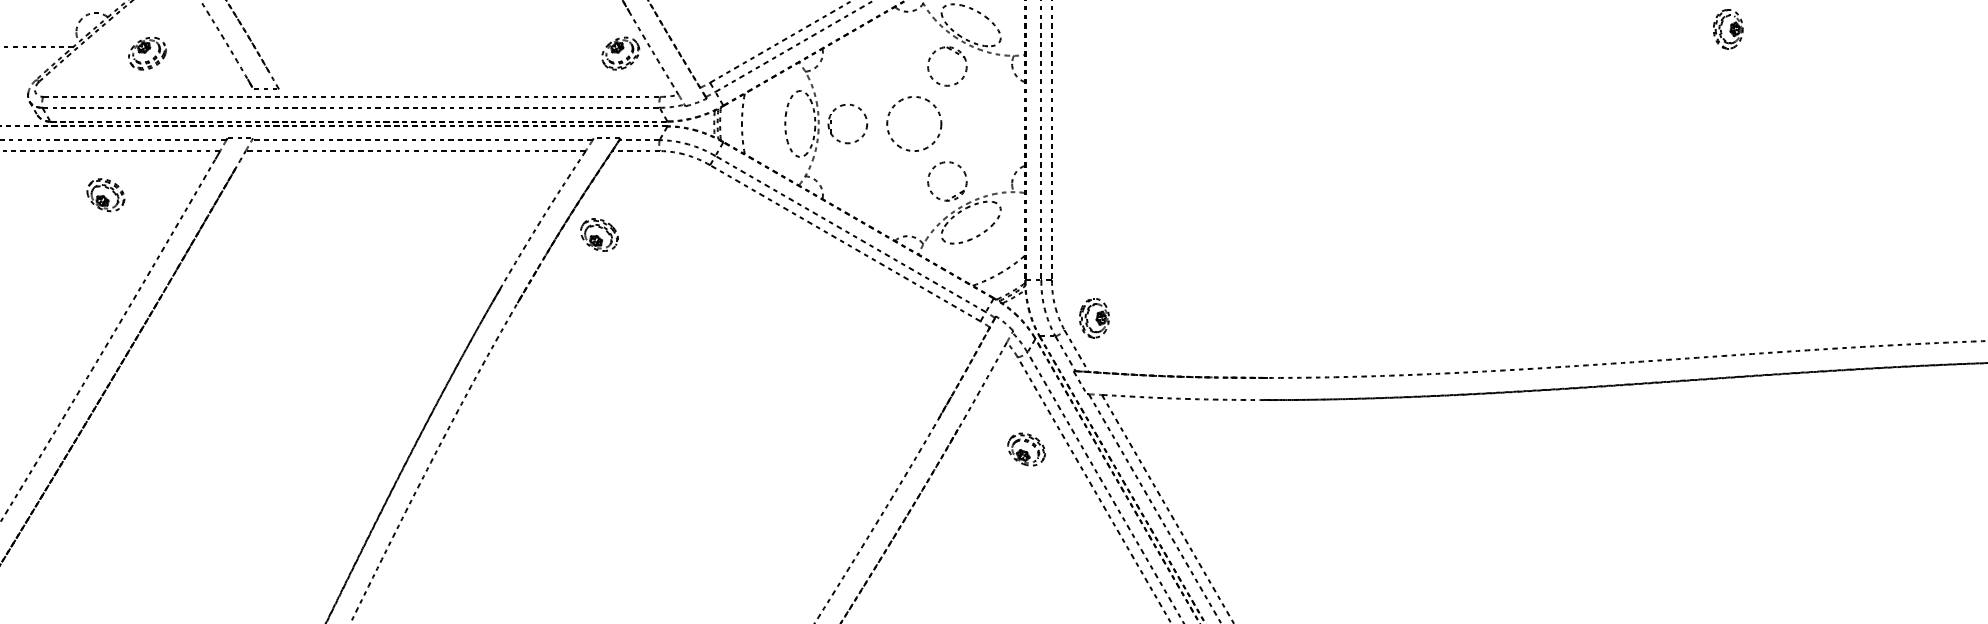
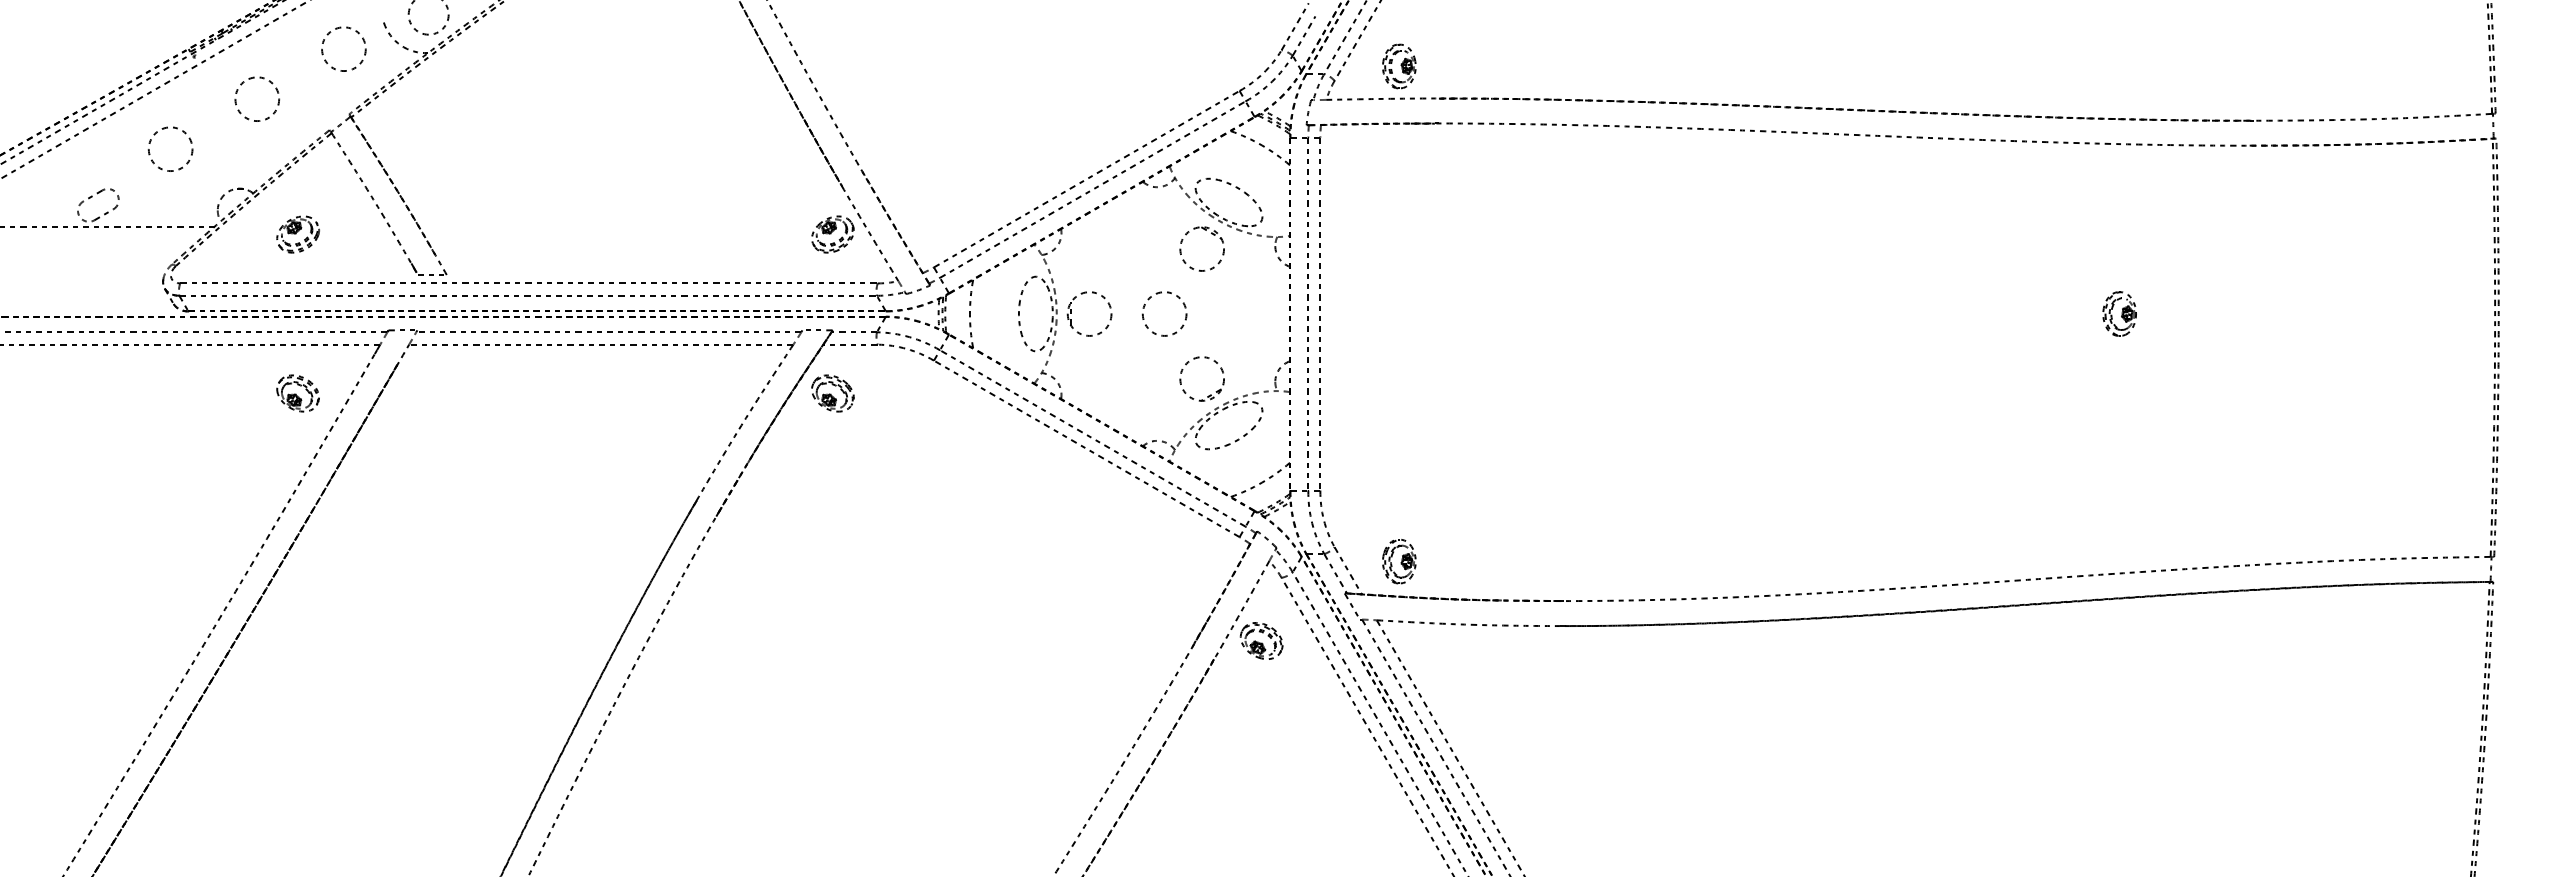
part: (1728, 28) -> (2119, 313), moved
circle: (914, 123) -> (1164, 313), size x0.71
part: (105, 195) -> (297, 393), moved
part: (599, 234) -> (832, 393), moved
part: (1094, 318) -> (1399, 561), moved
part: (1026, 449) -> (1261, 640), moved

